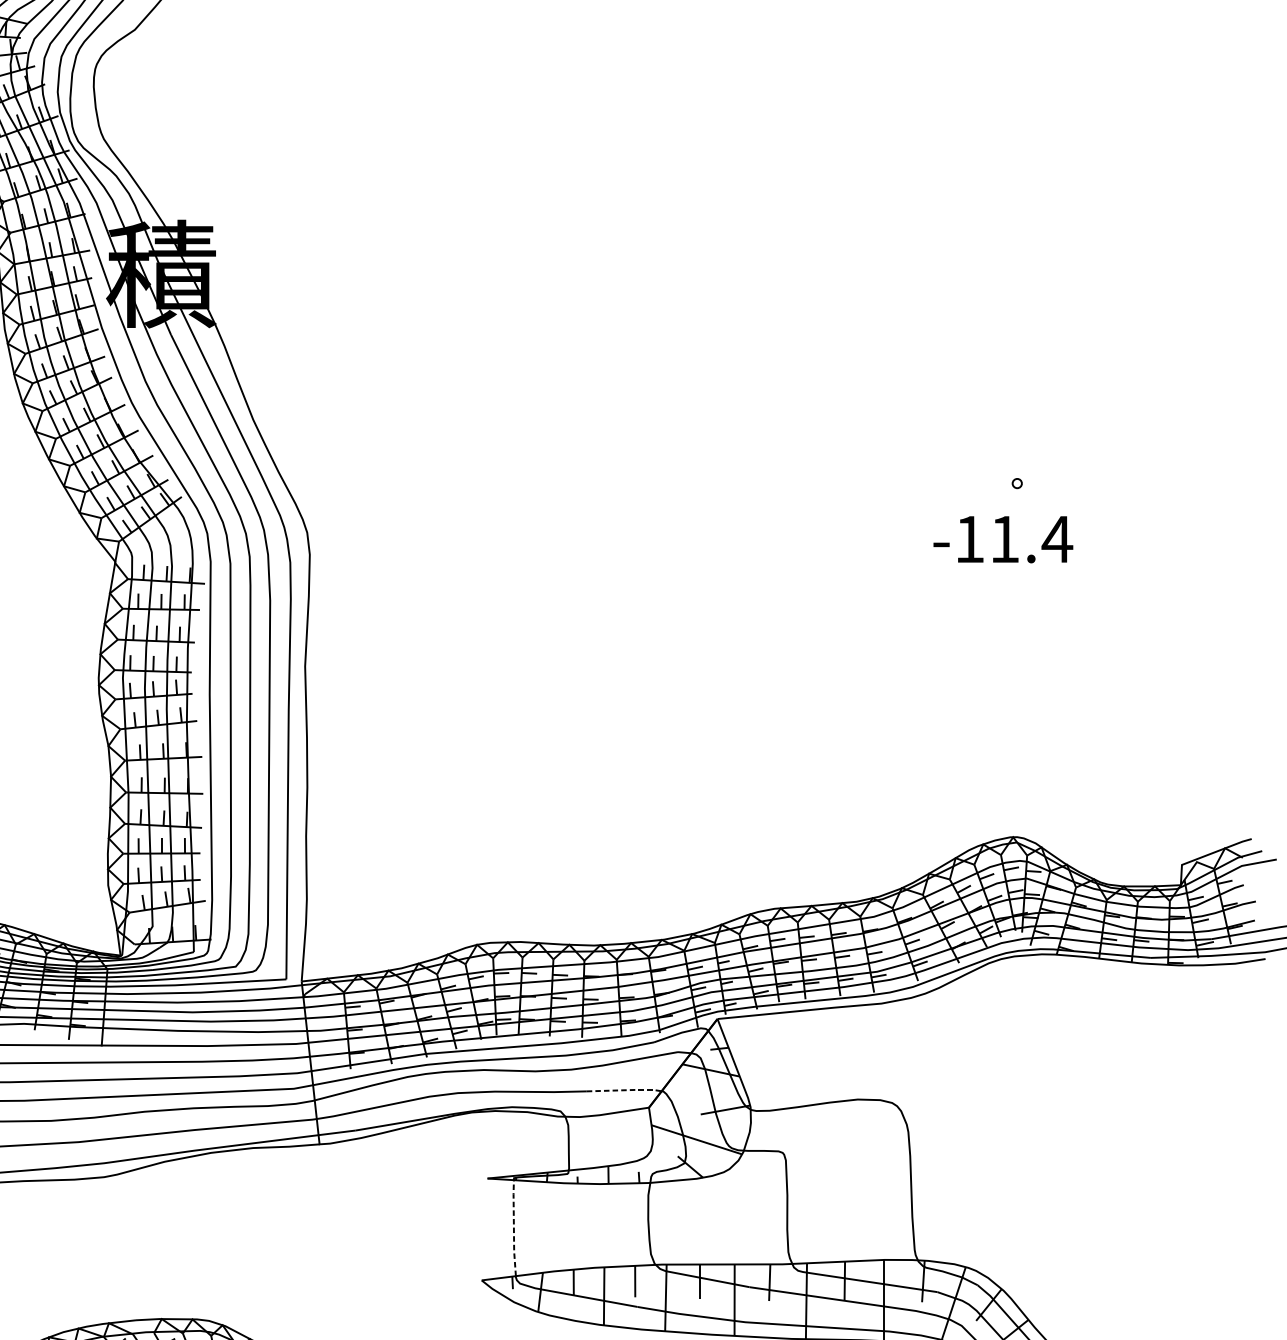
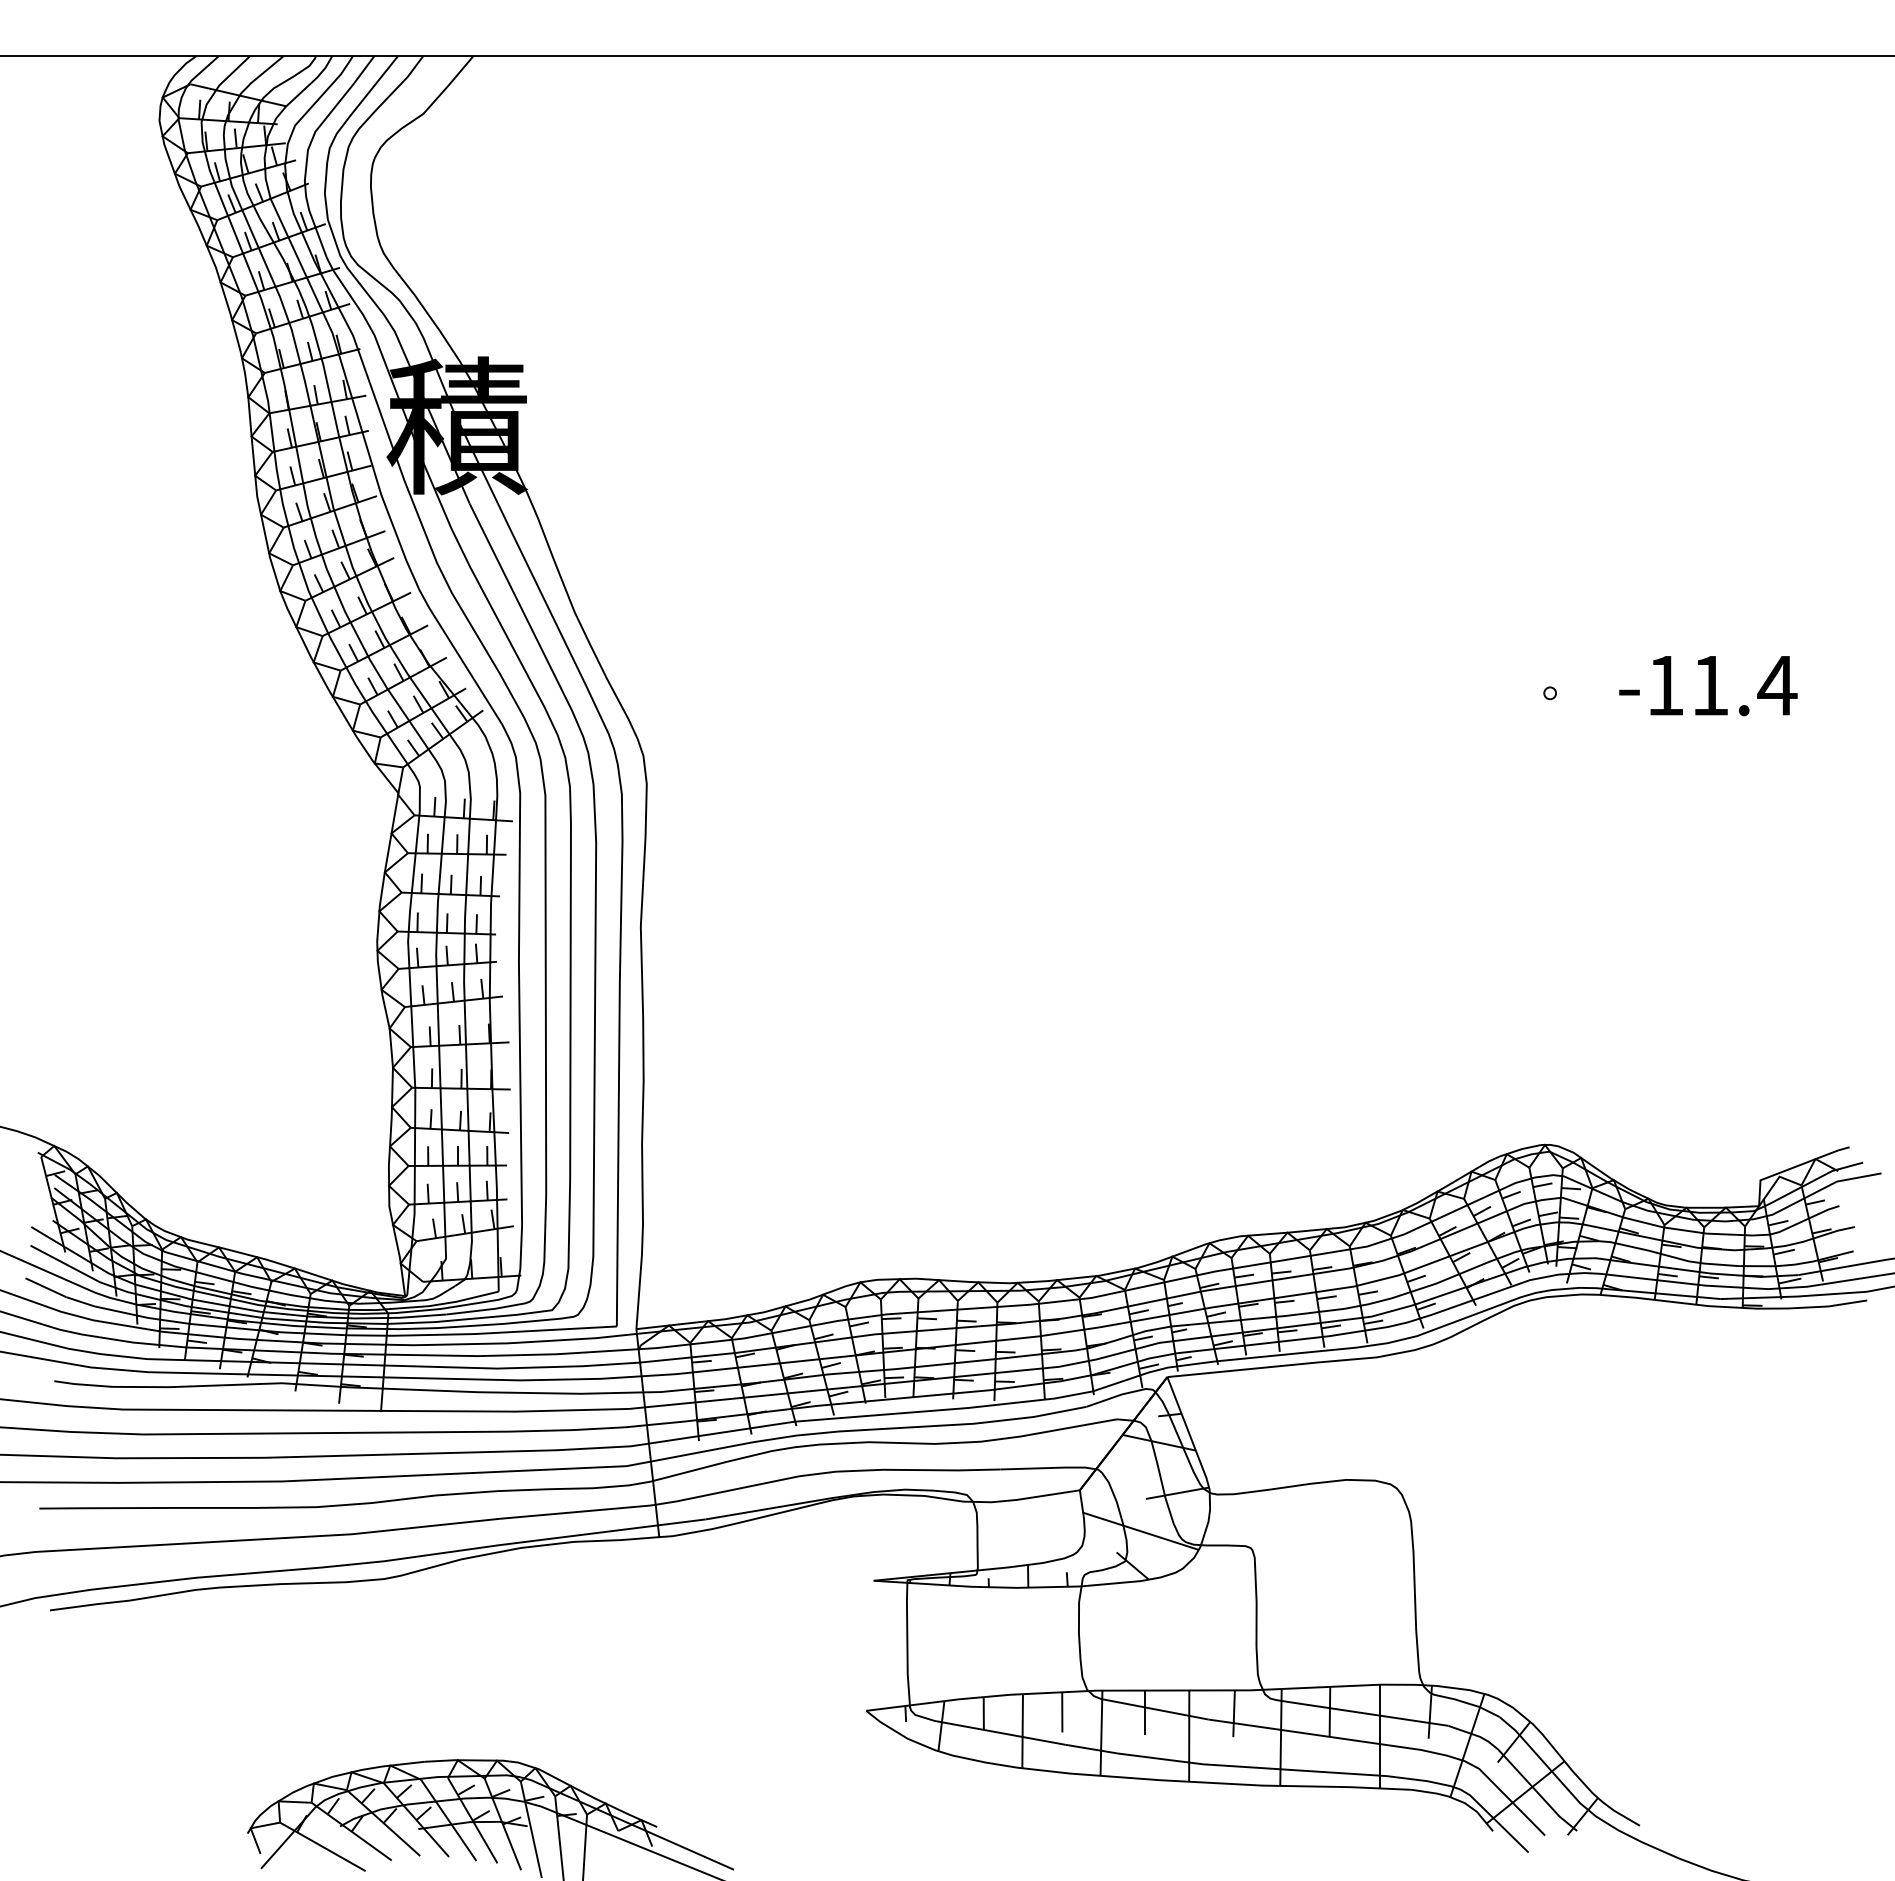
text: (1003, 540) -> (1708, 686), moved
line: (625, 1090) -> (1049, 1468), dashed -> solid
line: (513, 1228) -> (907, 1644), dashed -> solid

